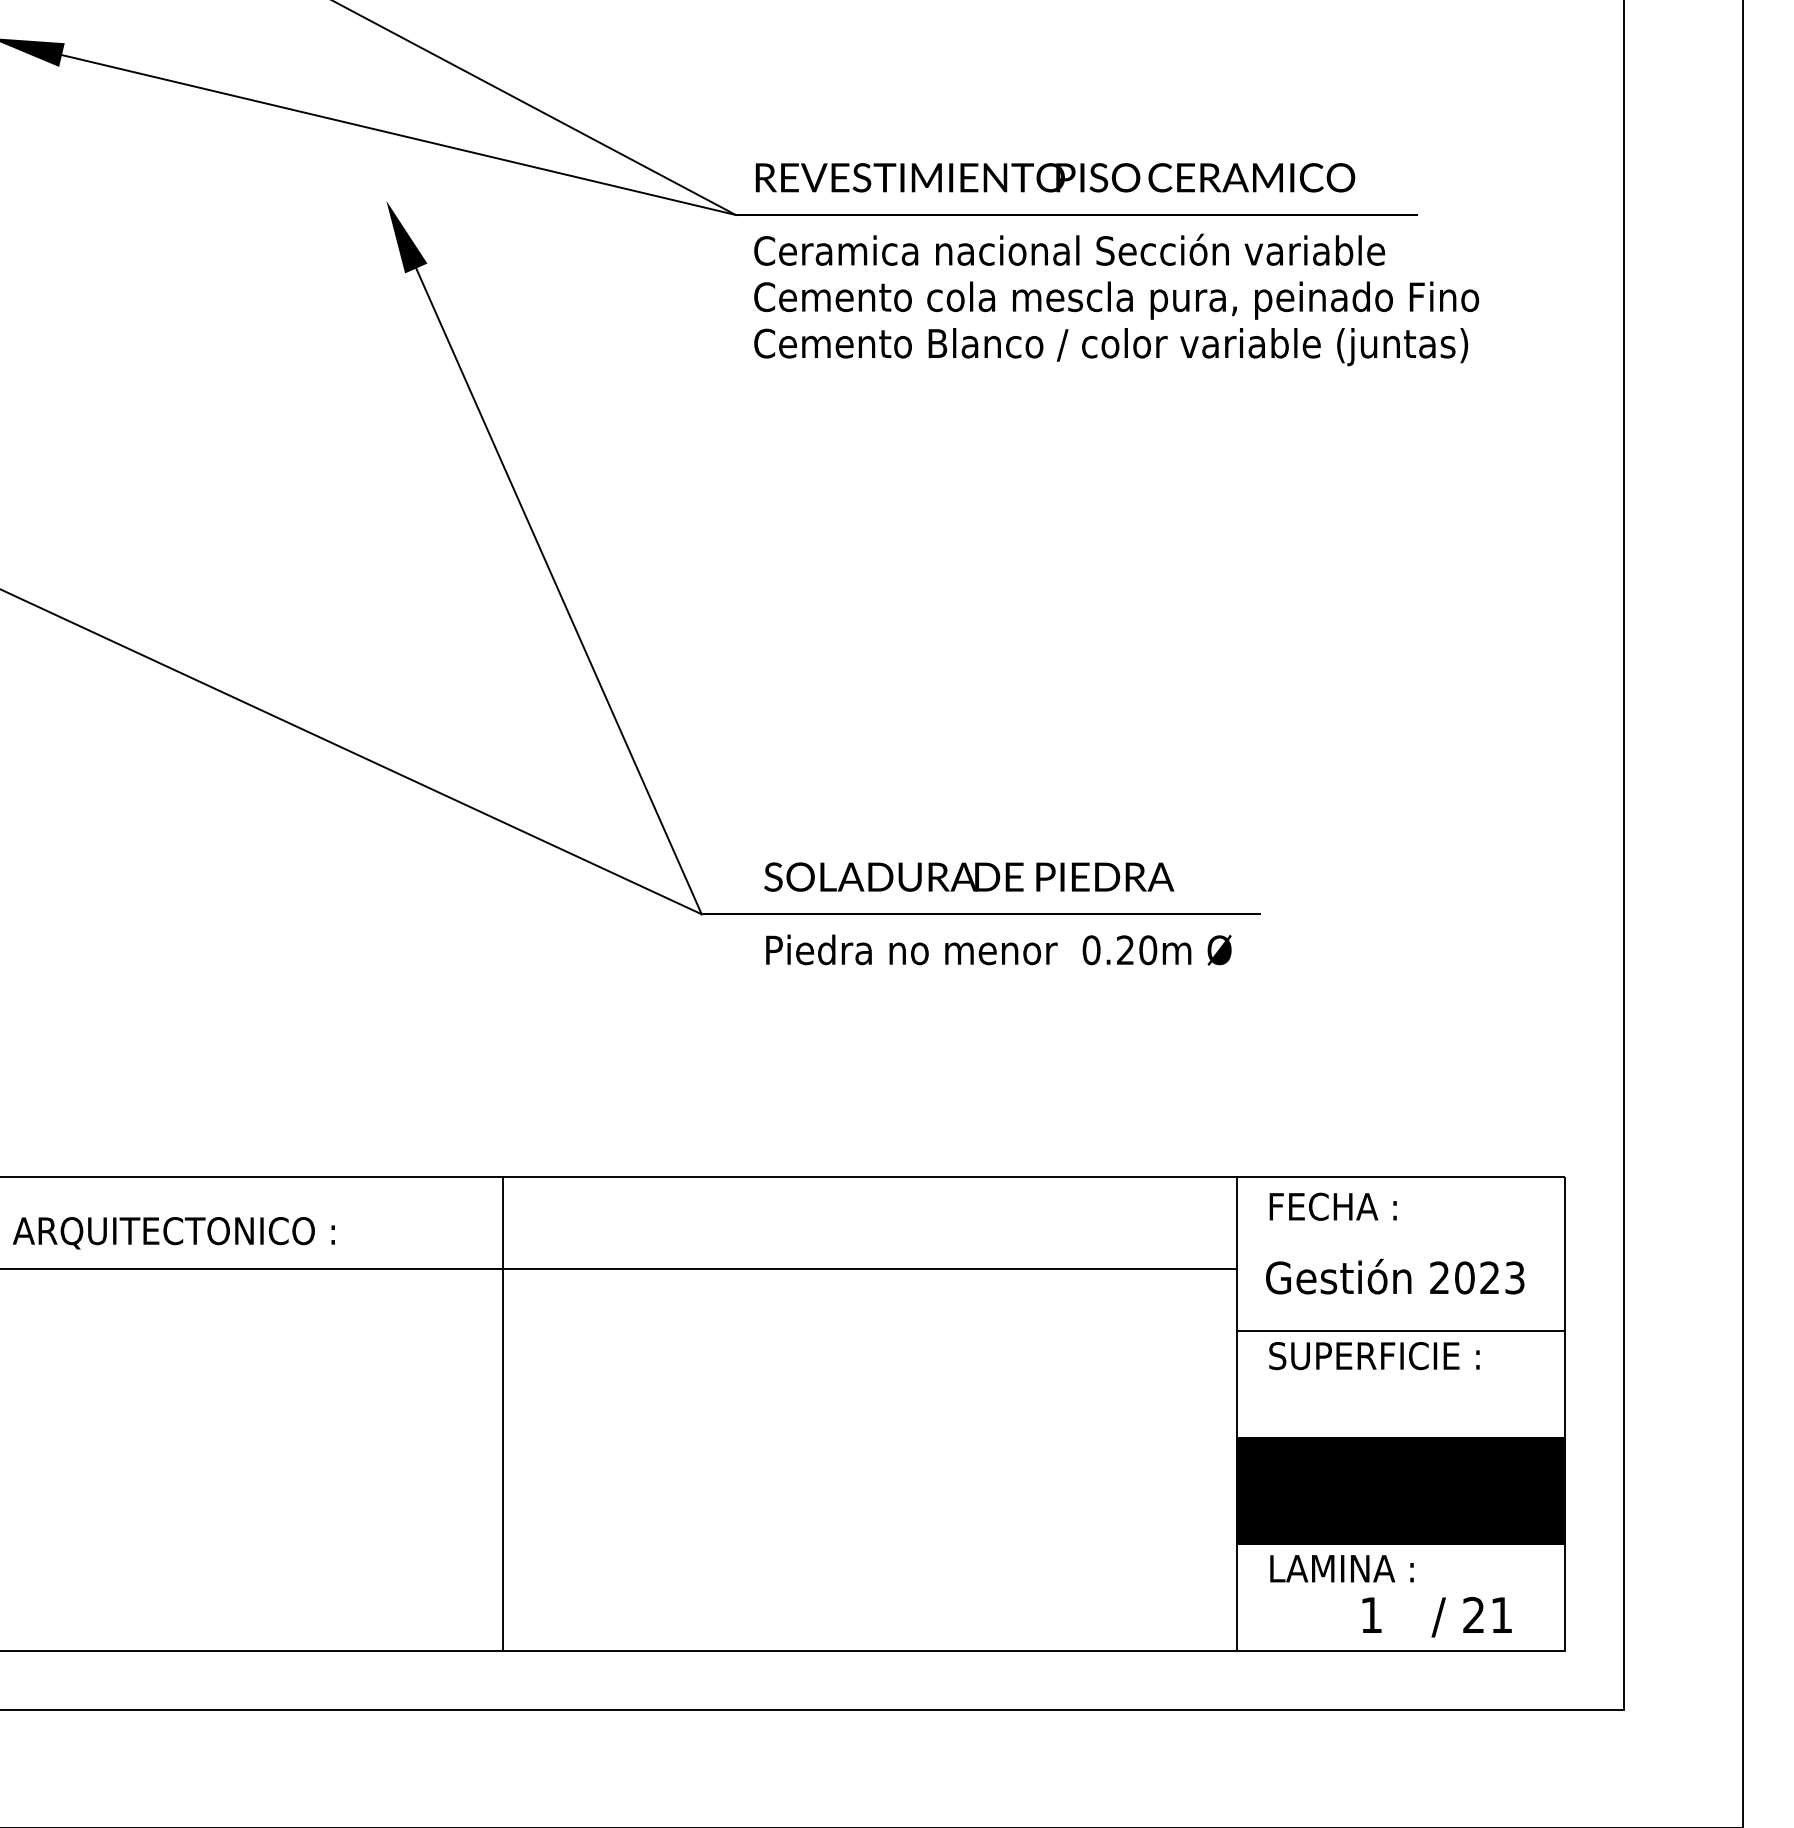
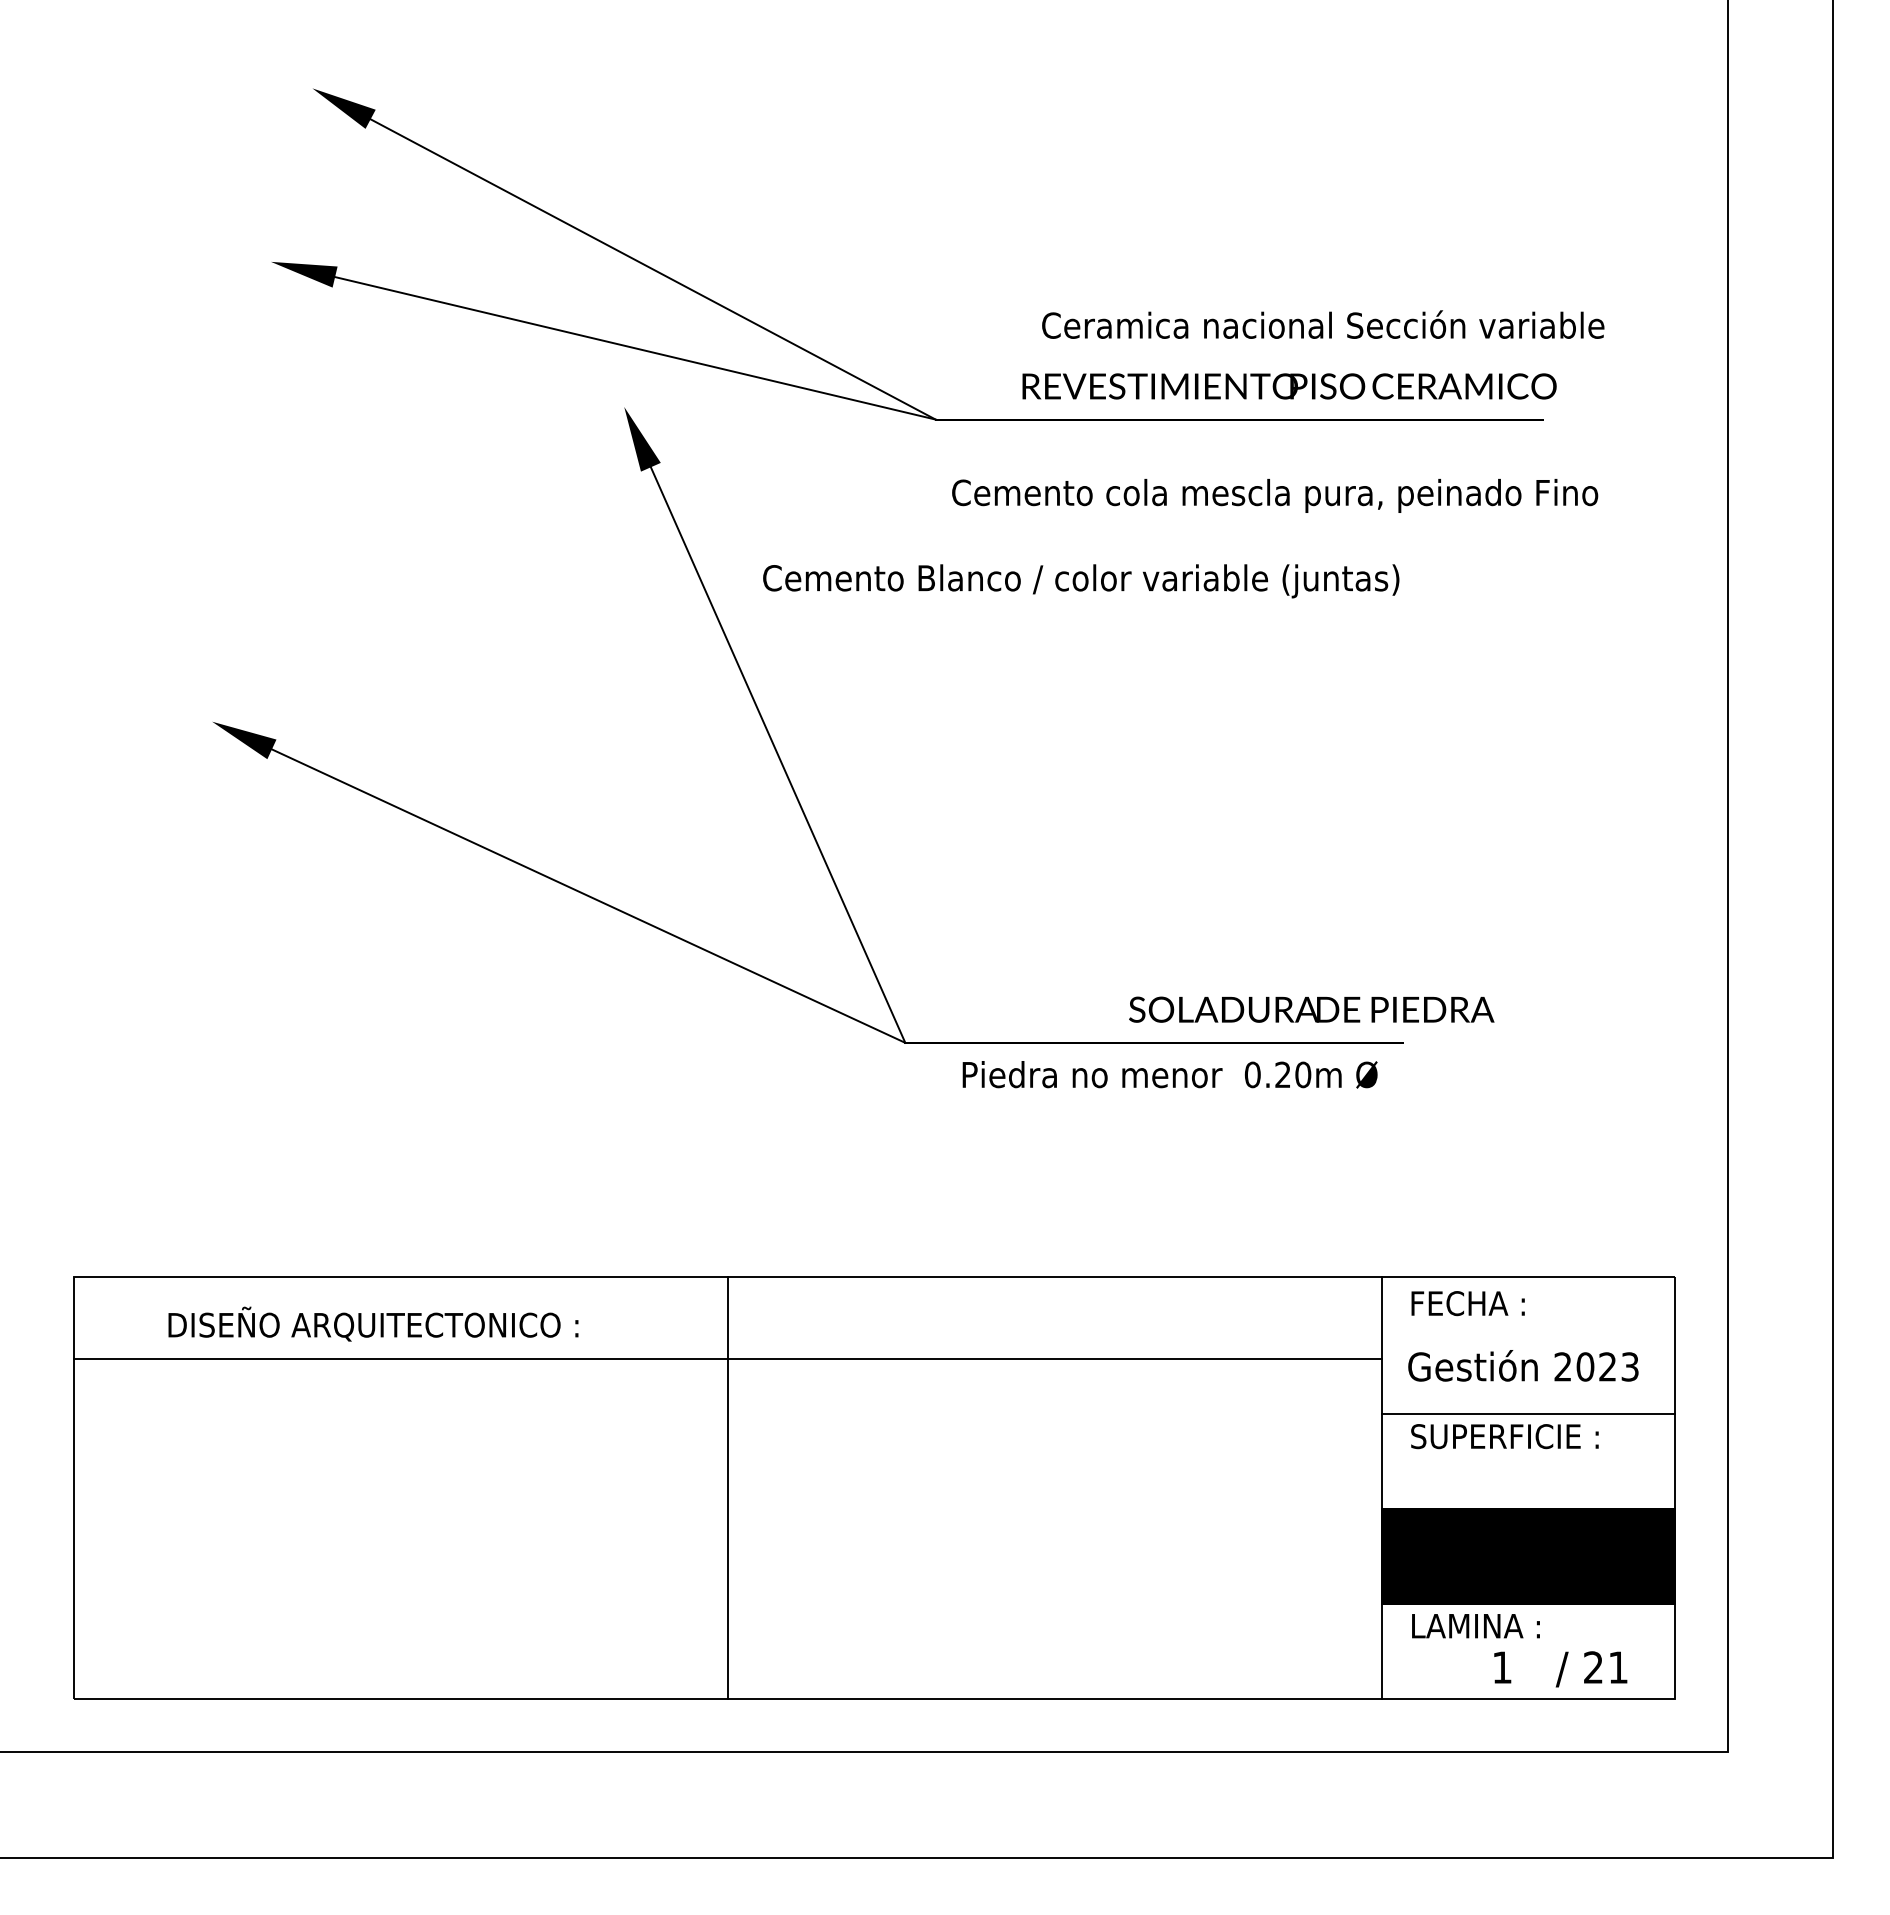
text: (1055, 177) -> (1289, 386), moved
text: (1069, 249) -> (1323, 324), moved
text: (1111, 347) -> (1081, 581), moved
text: (968, 876) -> (1311, 1009), moved

